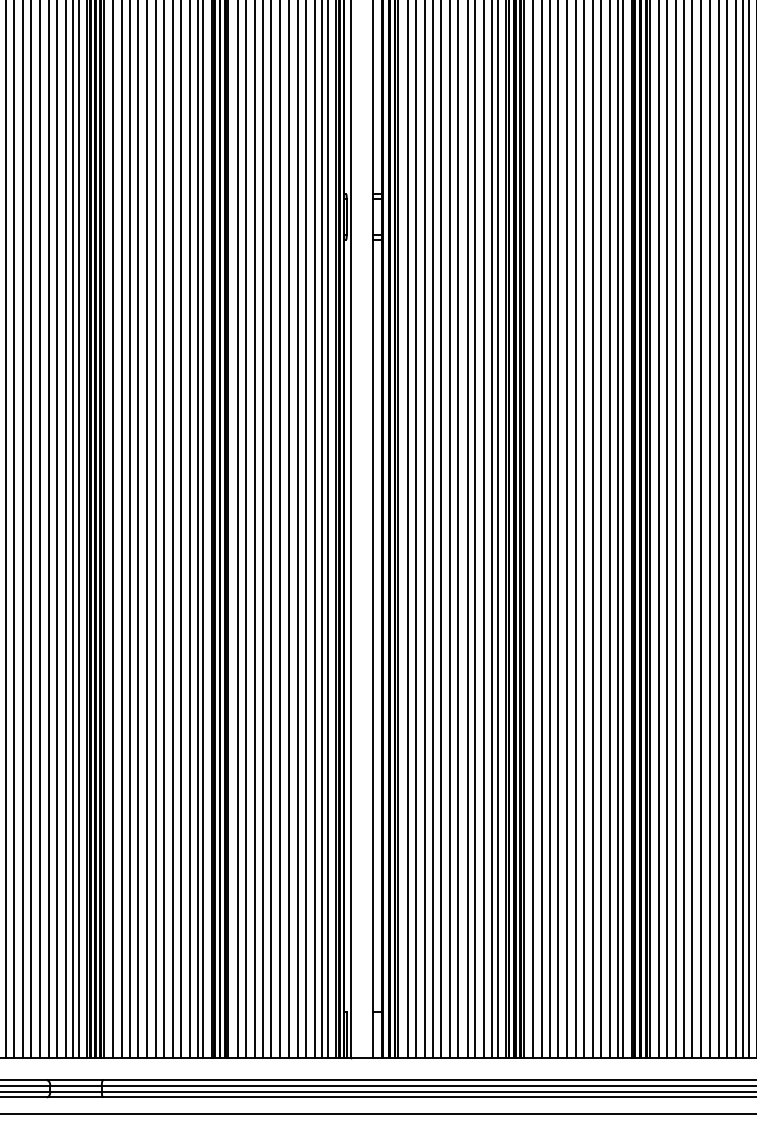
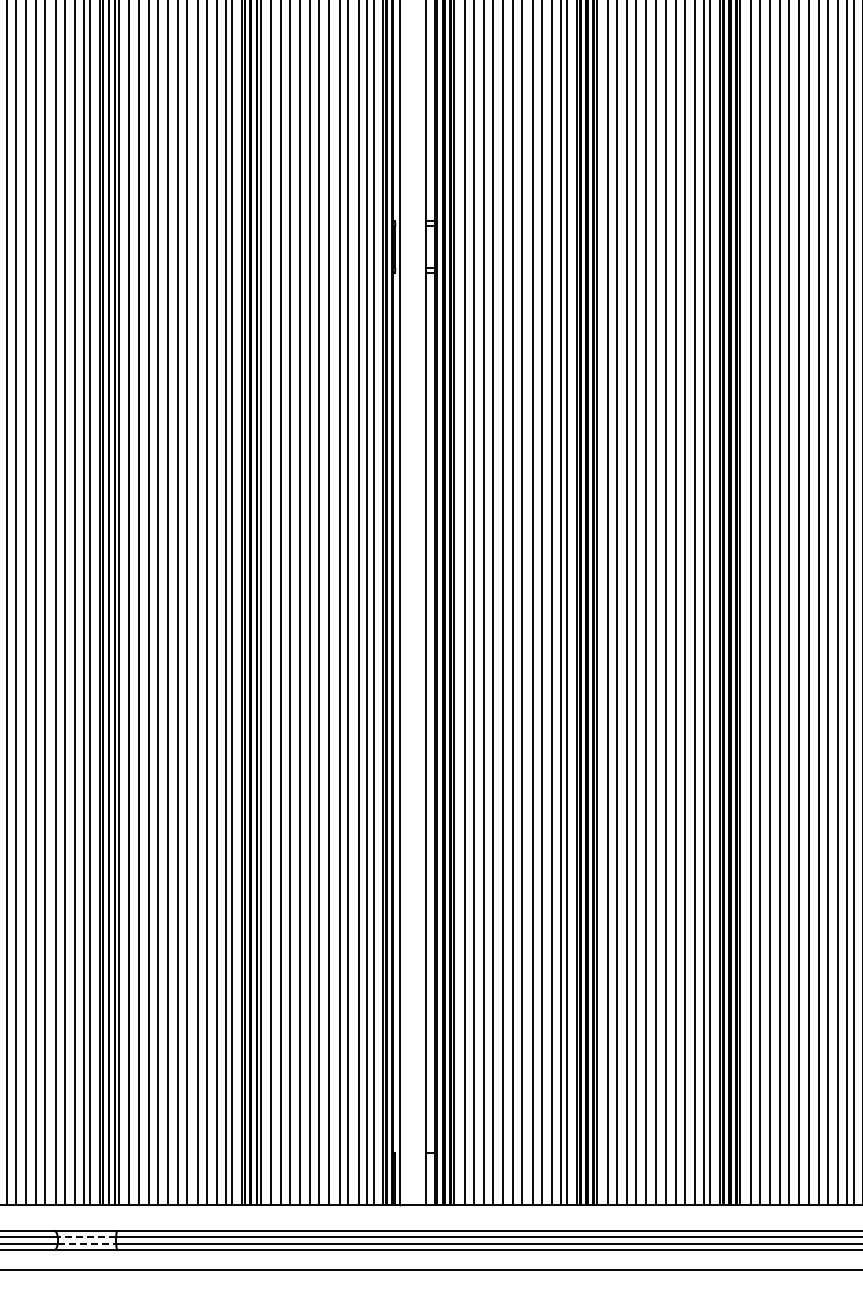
line: (75, 1086) -> (86, 1237), solid -> dashed
line: (76, 1091) -> (87, 1243), solid -> dashed

